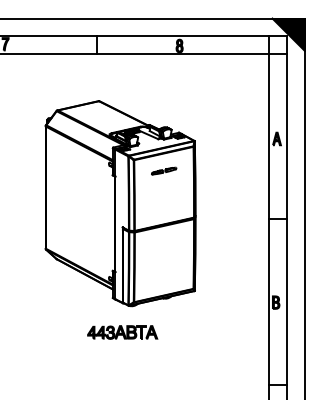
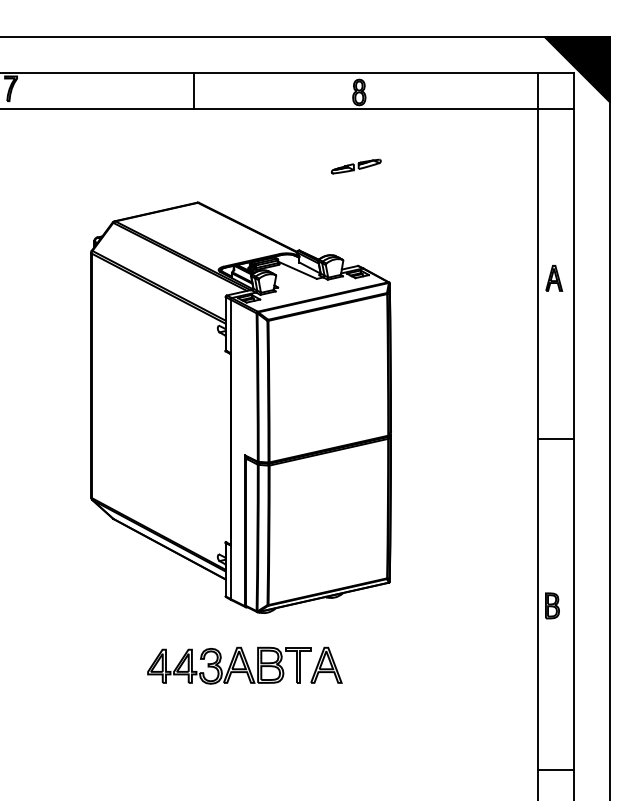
part: (164, 170) -> (357, 165), moved
part: (122, 332) -> (244, 665), size x1.4

